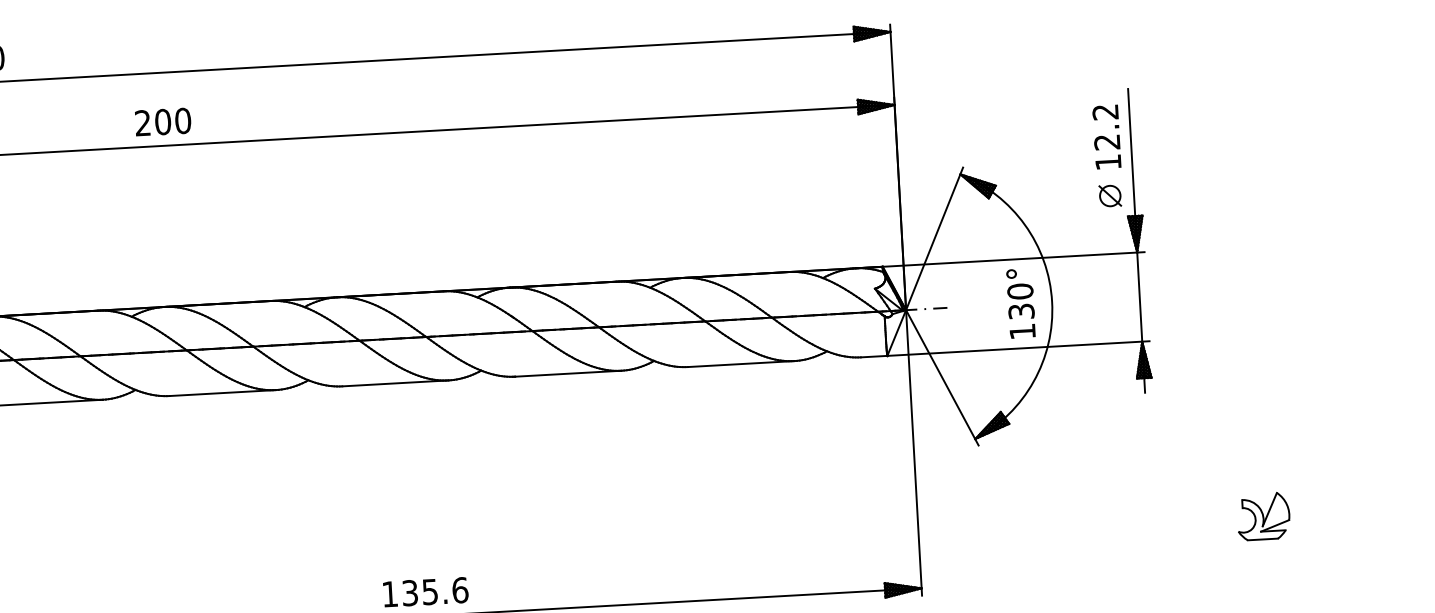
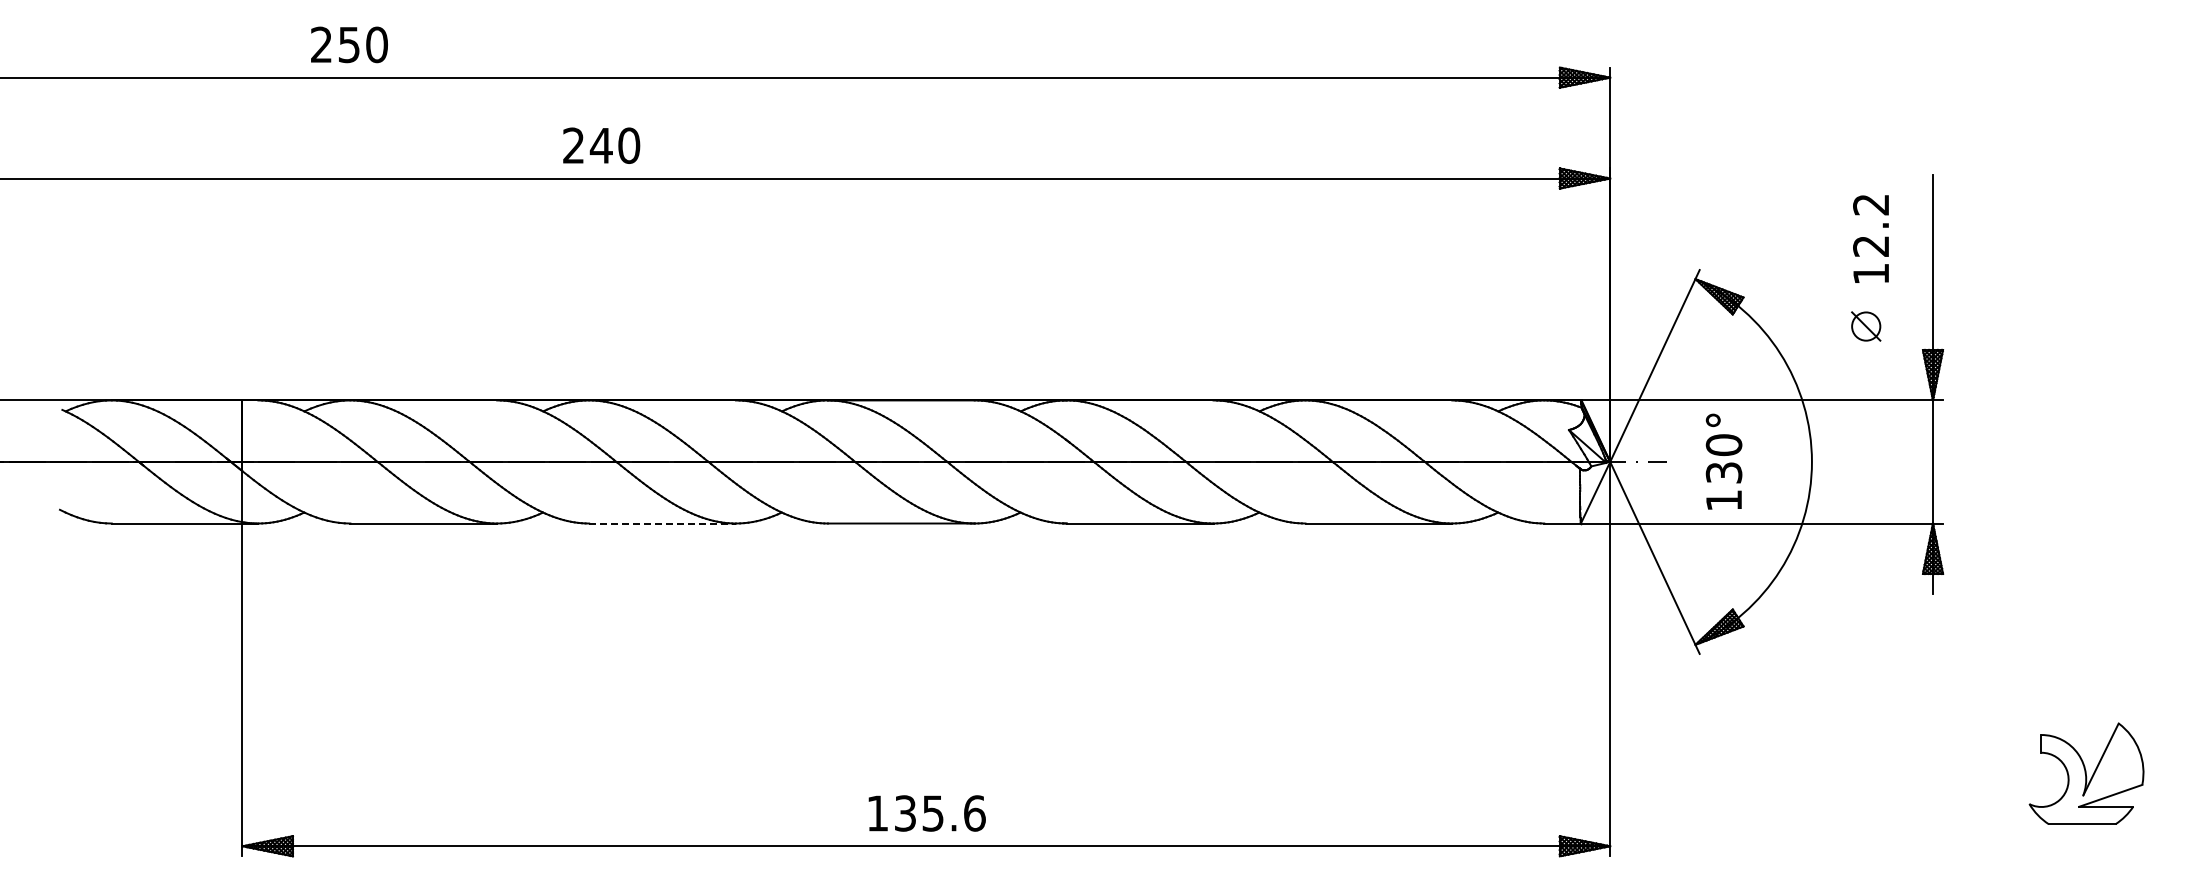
text: (162, 121) -> (600, 145), 200 -> 240
text: (1106, 136) -> (1870, 238), moved
part: (1110, 196) -> (1866, 326), moved
text: (1020, 303) -> (1723, 461), moved
line: (223, 393) -> (663, 523), solid -> dashed
part: (1263, 516) -> (2086, 773), size x1.6

